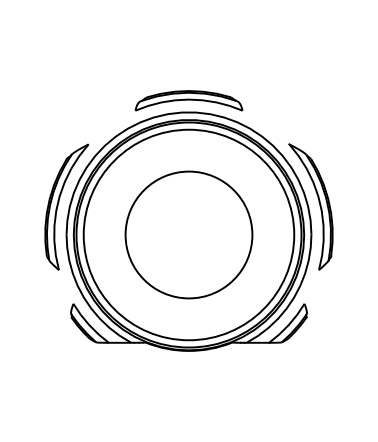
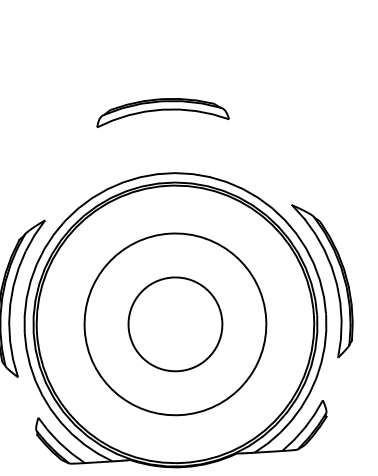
part: (188, 100) -> (161, 110), moved
circle: (188, 234) -> (174, 323), size x0.6
circle: (188, 234) -> (174, 323), size x0.7

